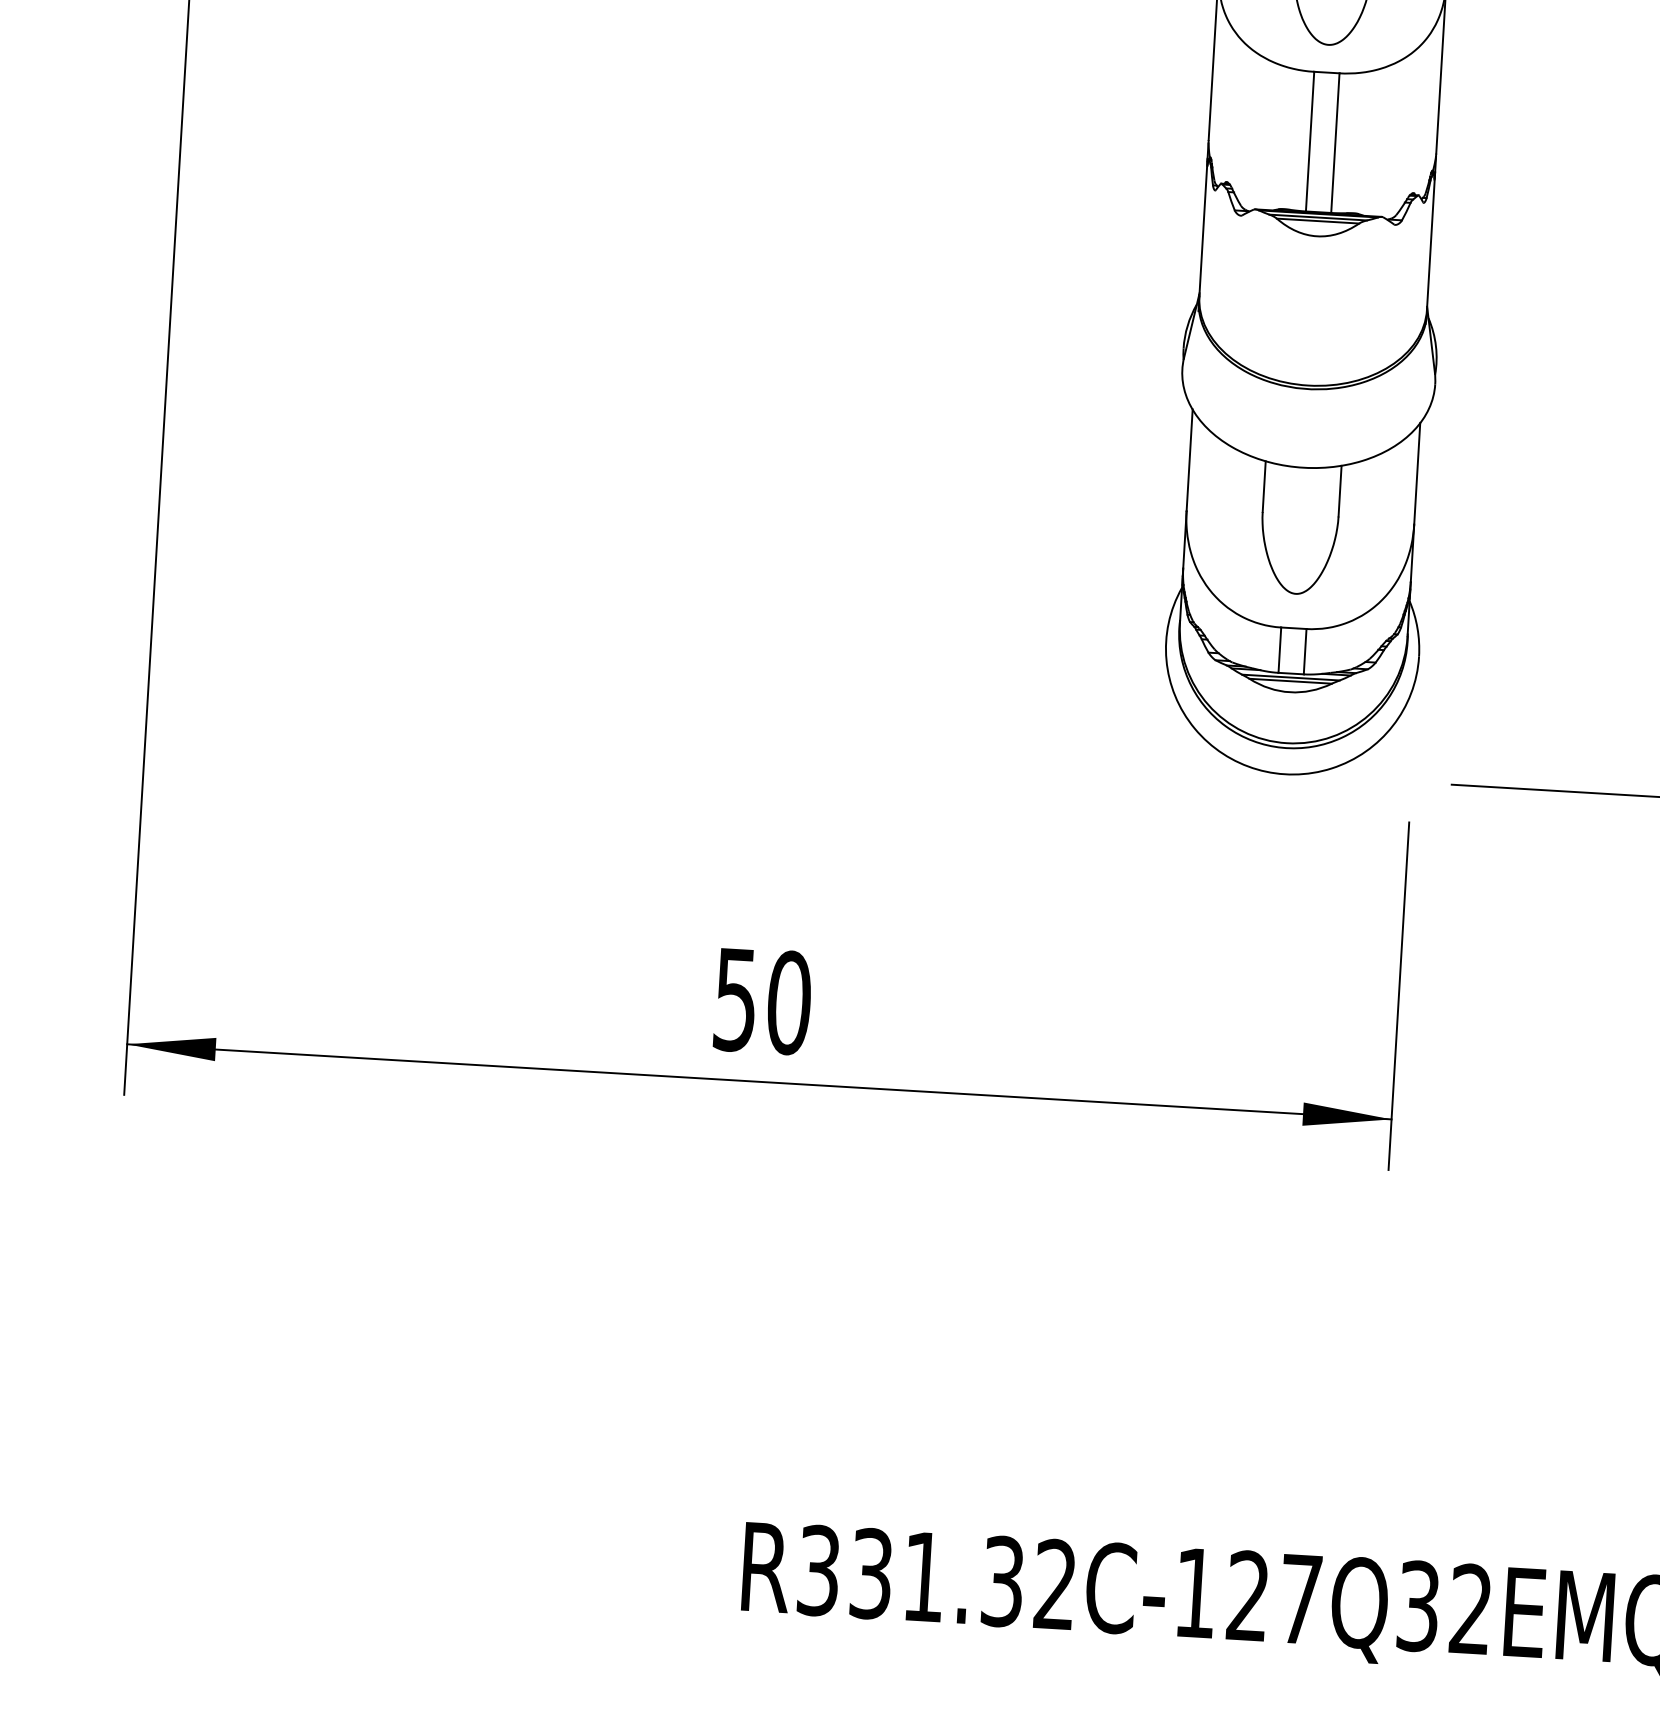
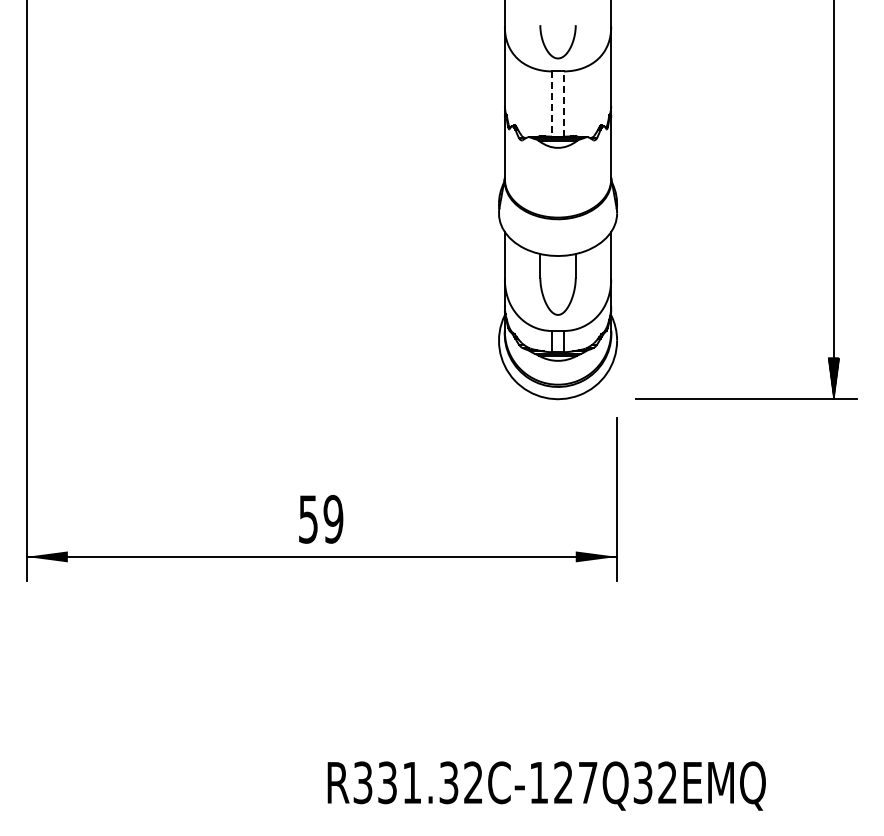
line: (1310, 142) -> (552, 104), solid -> dashed
line: (1334, 144) -> (563, 104), solid -> dashed
text: (789, 1003) -> (333, 519), 50 -> 59

